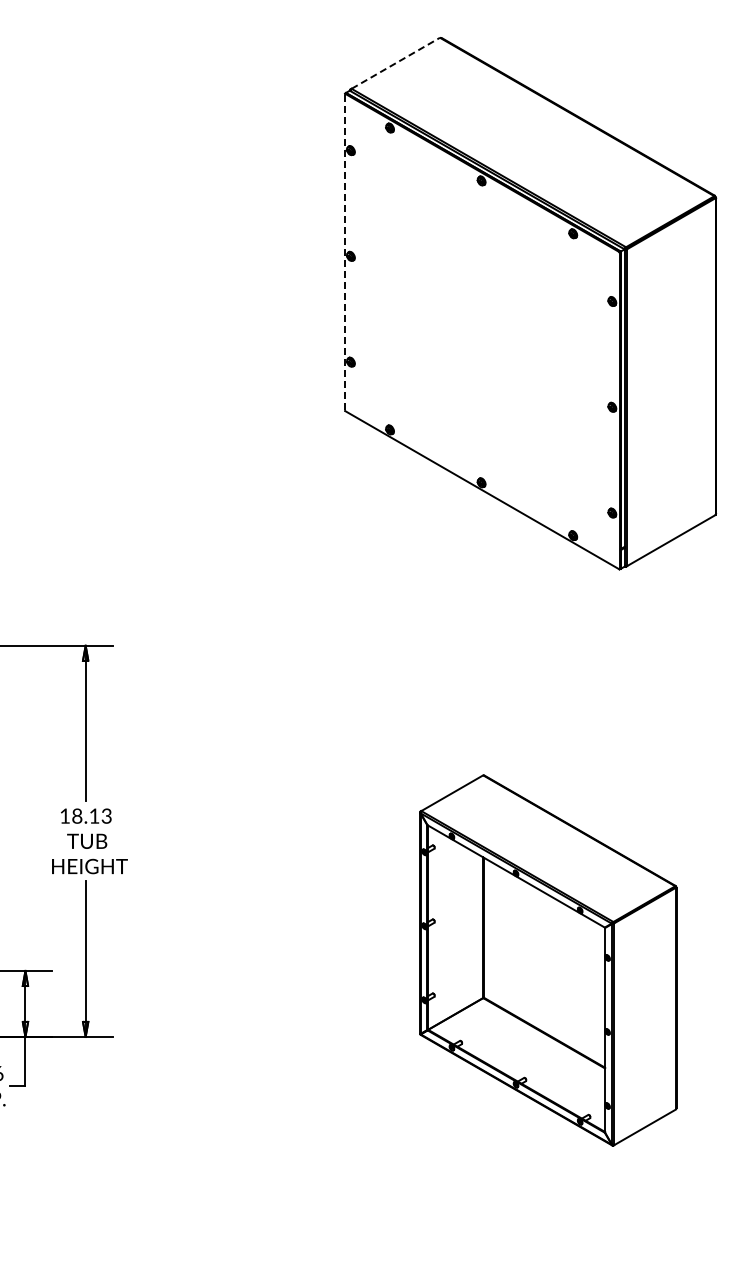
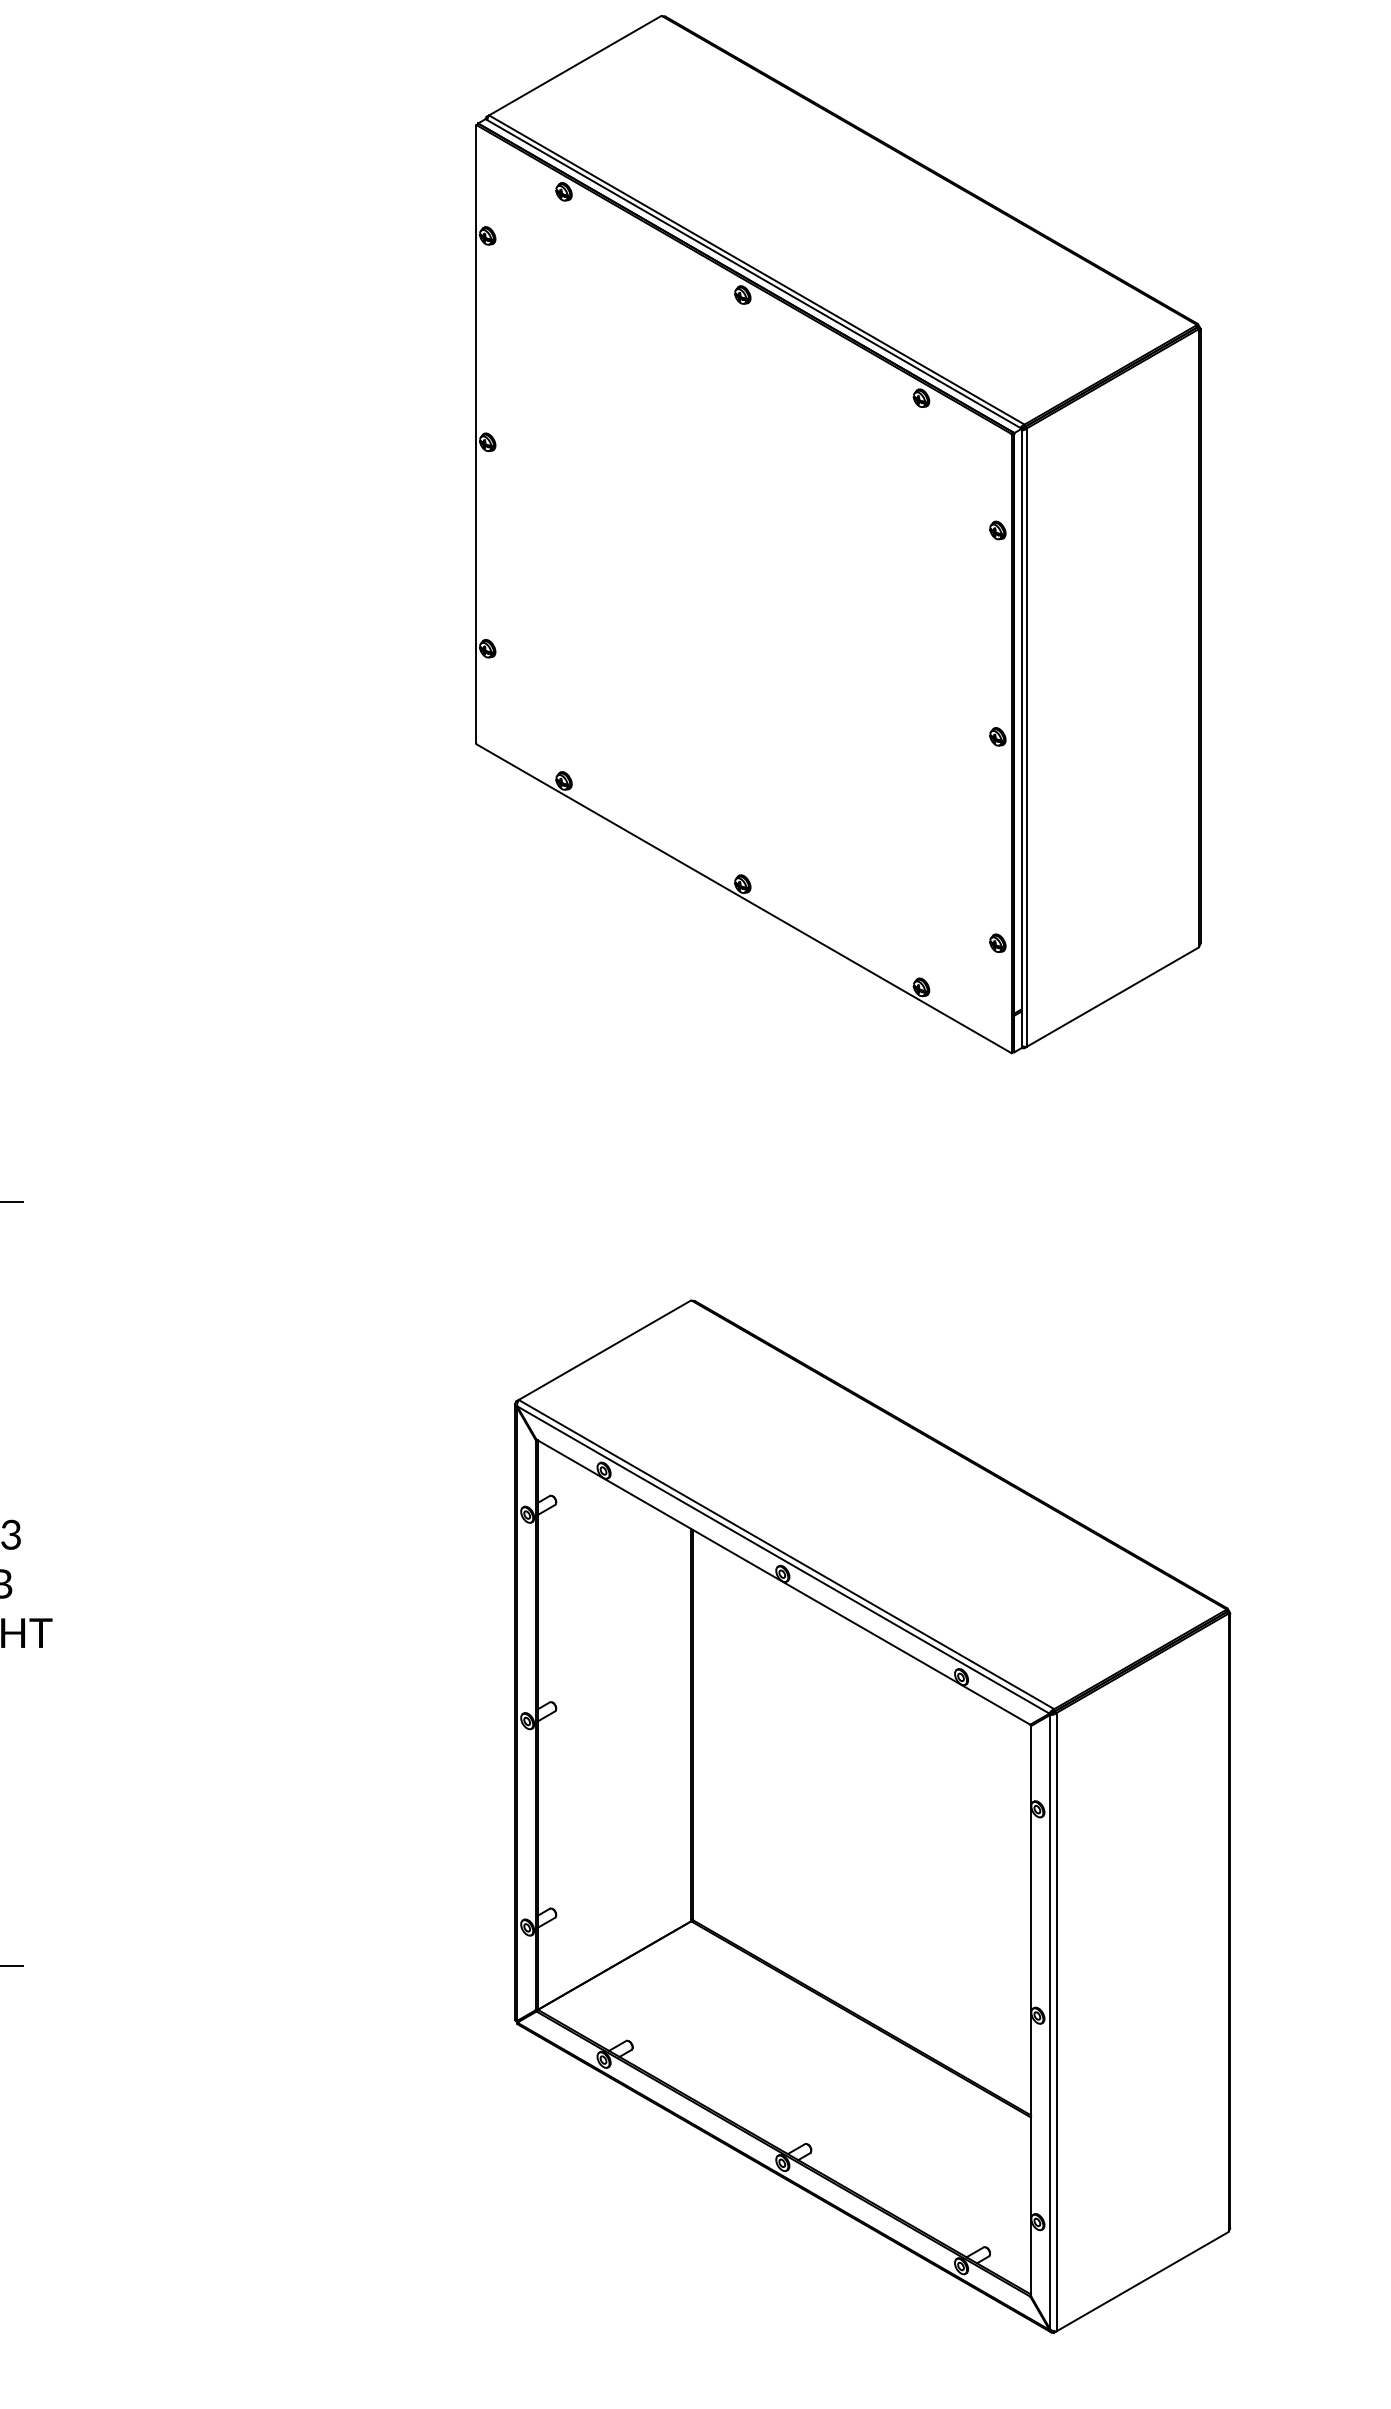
line: (395, 63) -> (574, 66), dashed -> solid
line: (344, 251) -> (475, 432), dashed -> solid
part: (548, 960) -> (873, 1816), size x1.43

